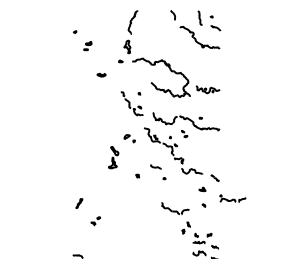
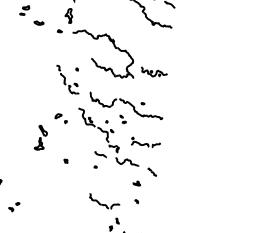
part: (101, 74) -> (39, 22), moved
part: (155, 166) -> (100, 153), moved
part: (232, 198) -> (145, 142), moved

